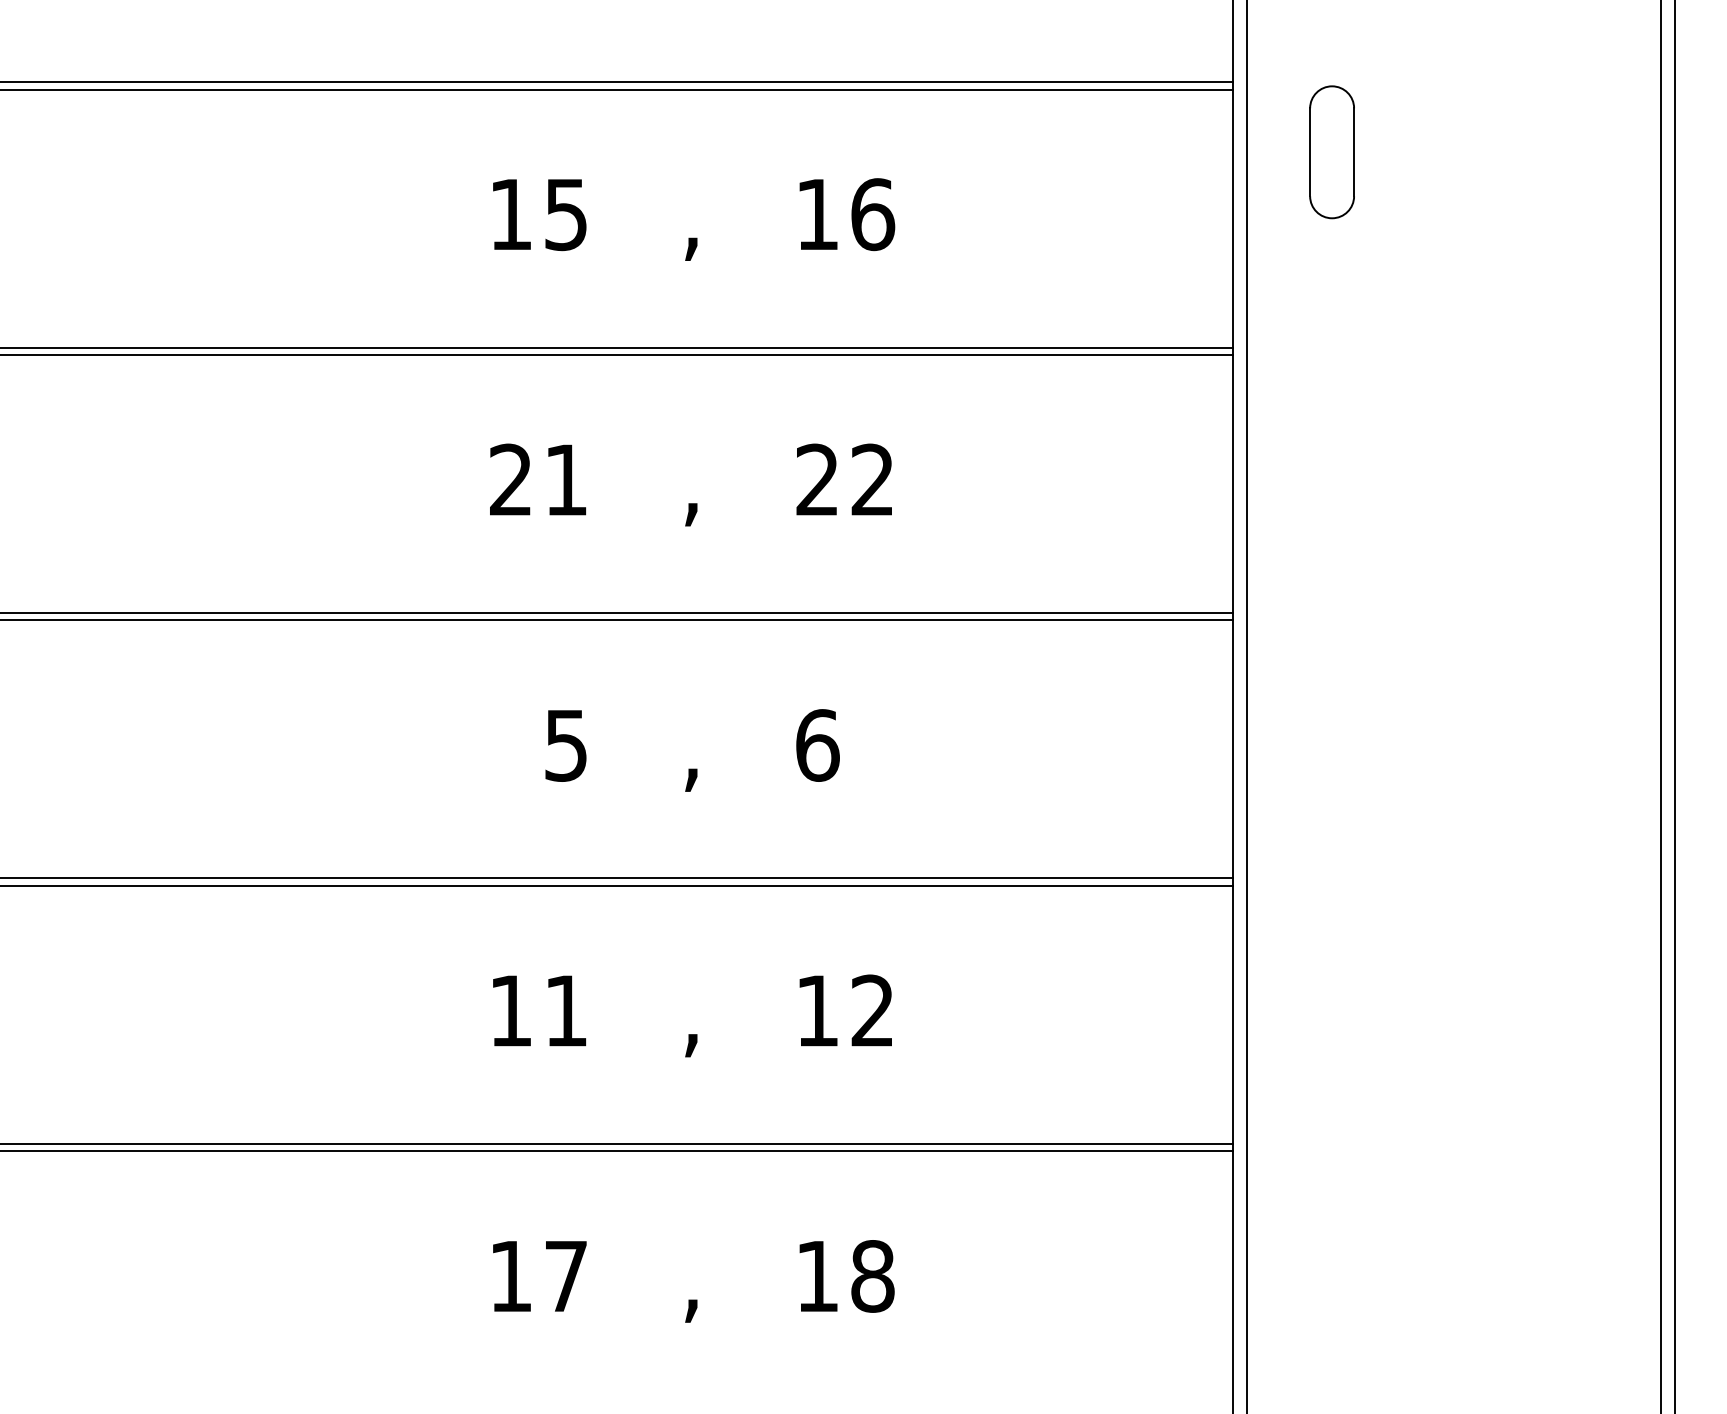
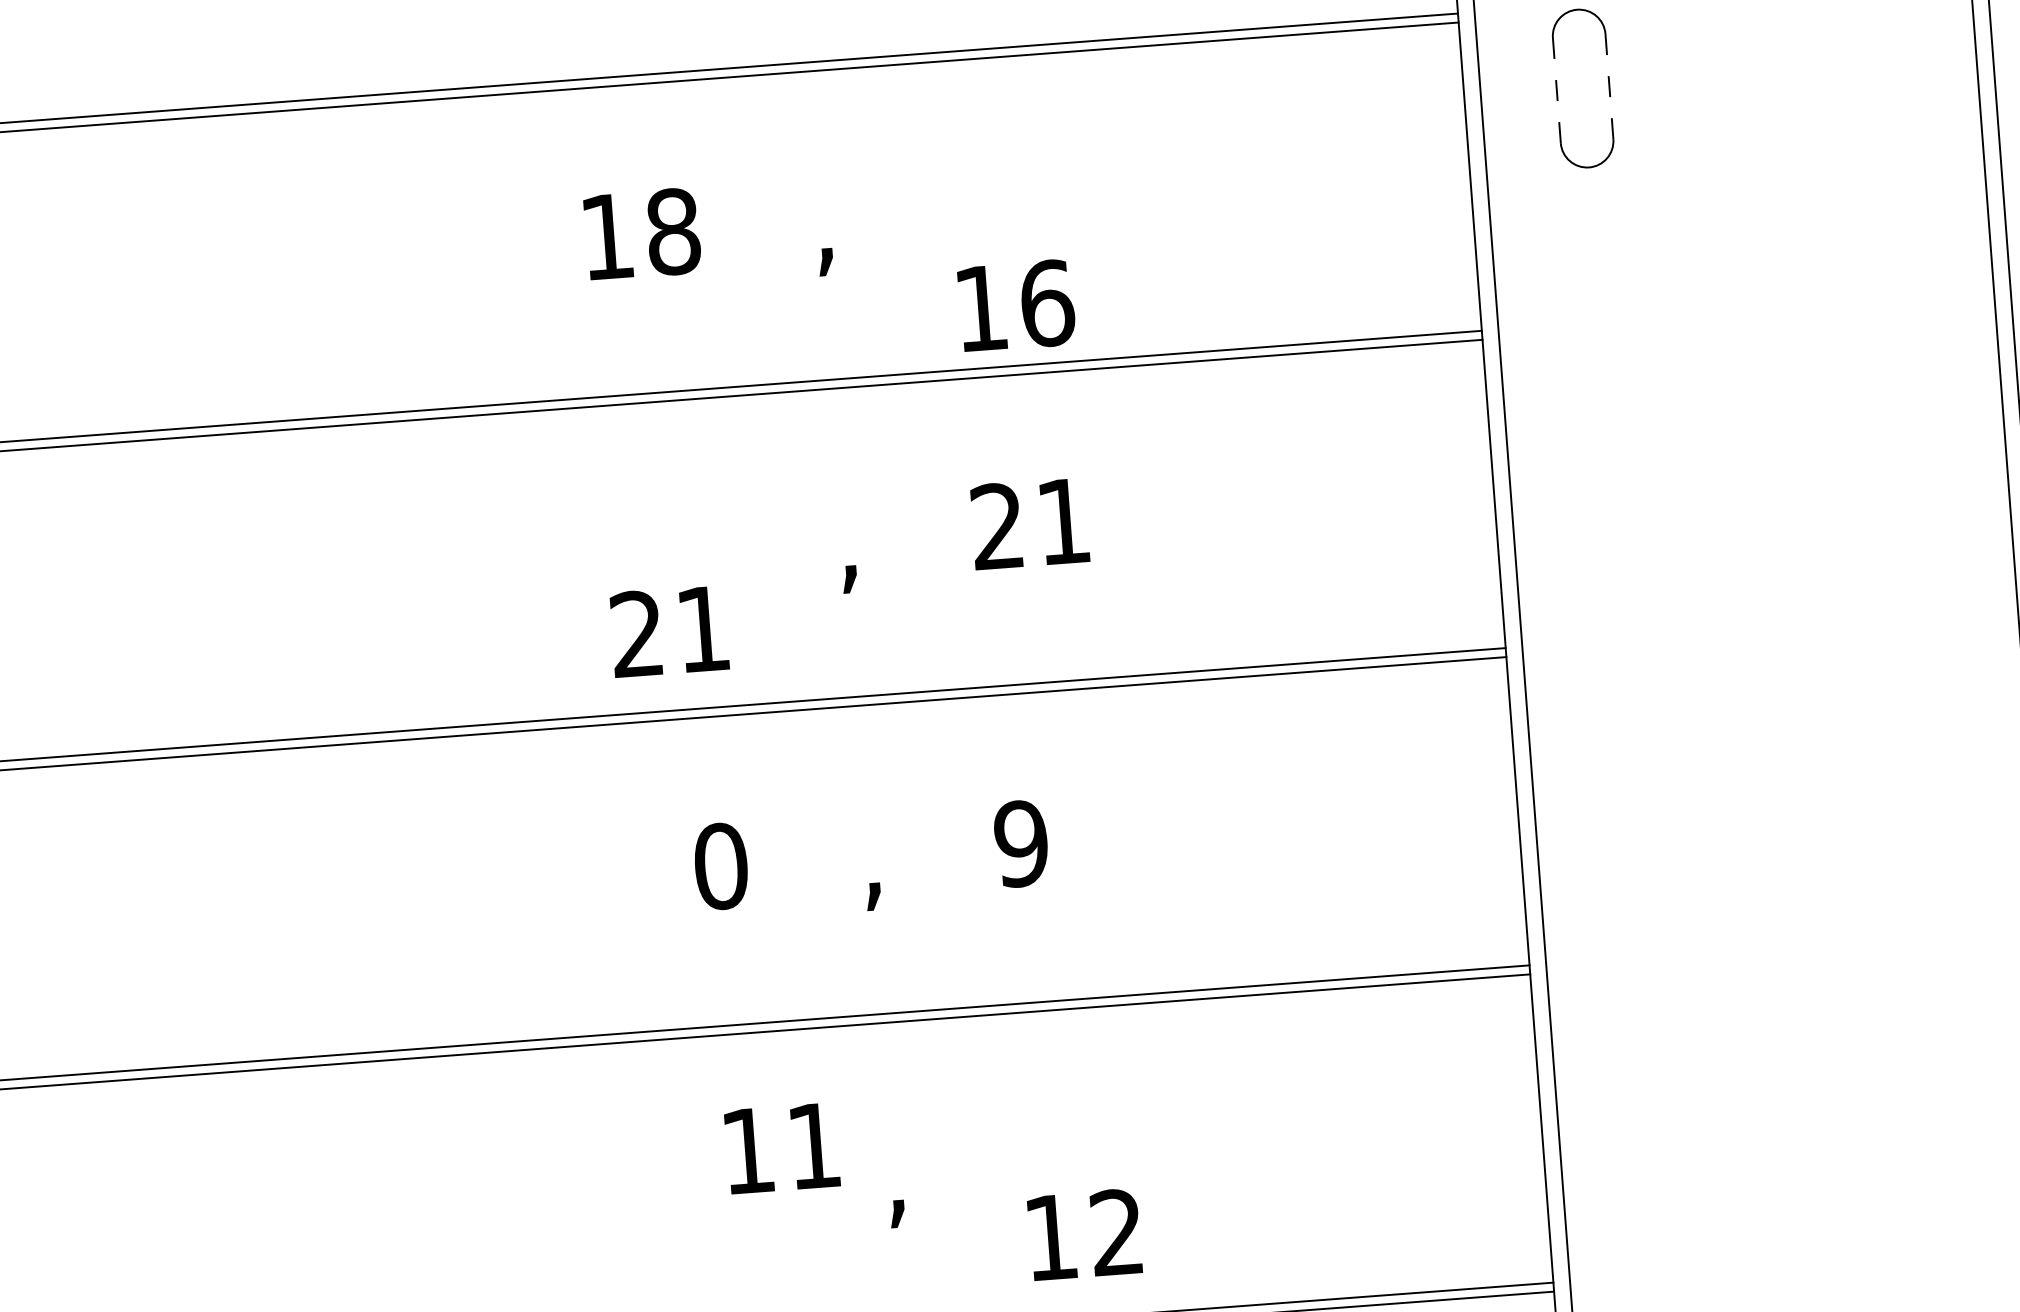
line: (1310, 152) -> (1557, 90), solid -> dashed
line: (1354, 152) -> (1609, 86), solid -> dashed
text: (566, 214) -> (673, 231), 15 -> 18
text: (847, 214) -> (1016, 305), moved
text: (537, 479) -> (668, 631), moved
text: (871, 479) -> (1062, 521), 22 -> 21
text: (566, 745) -> (721, 866), 5 -> 0
text: (817, 745) -> (1021, 843), 6 -> 9
text: (539, 1010) -> (782, 1147), moved
text: (845, 1010) -> (1084, 1234), moved

